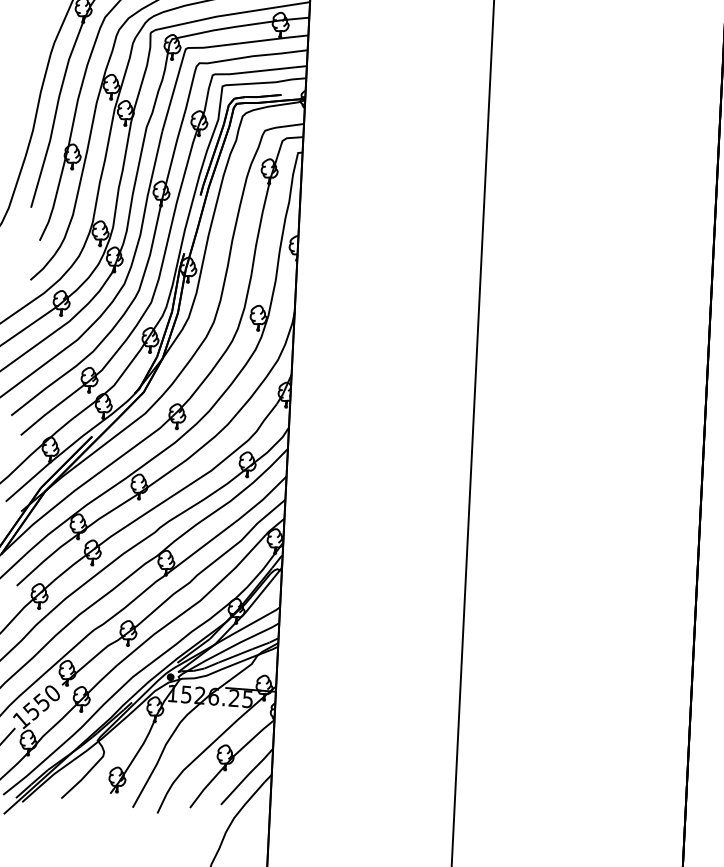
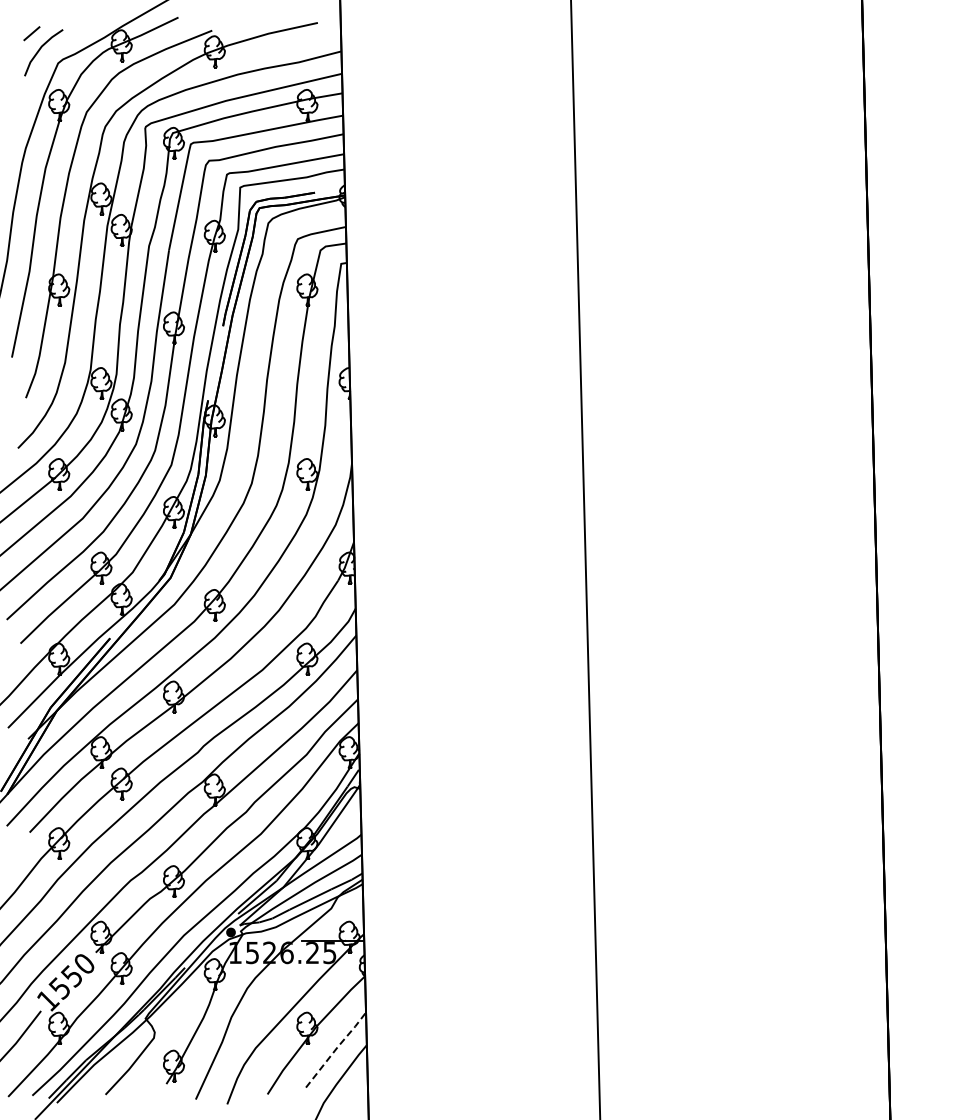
line: (247, 775) -> (336, 1048), solid -> dashed

